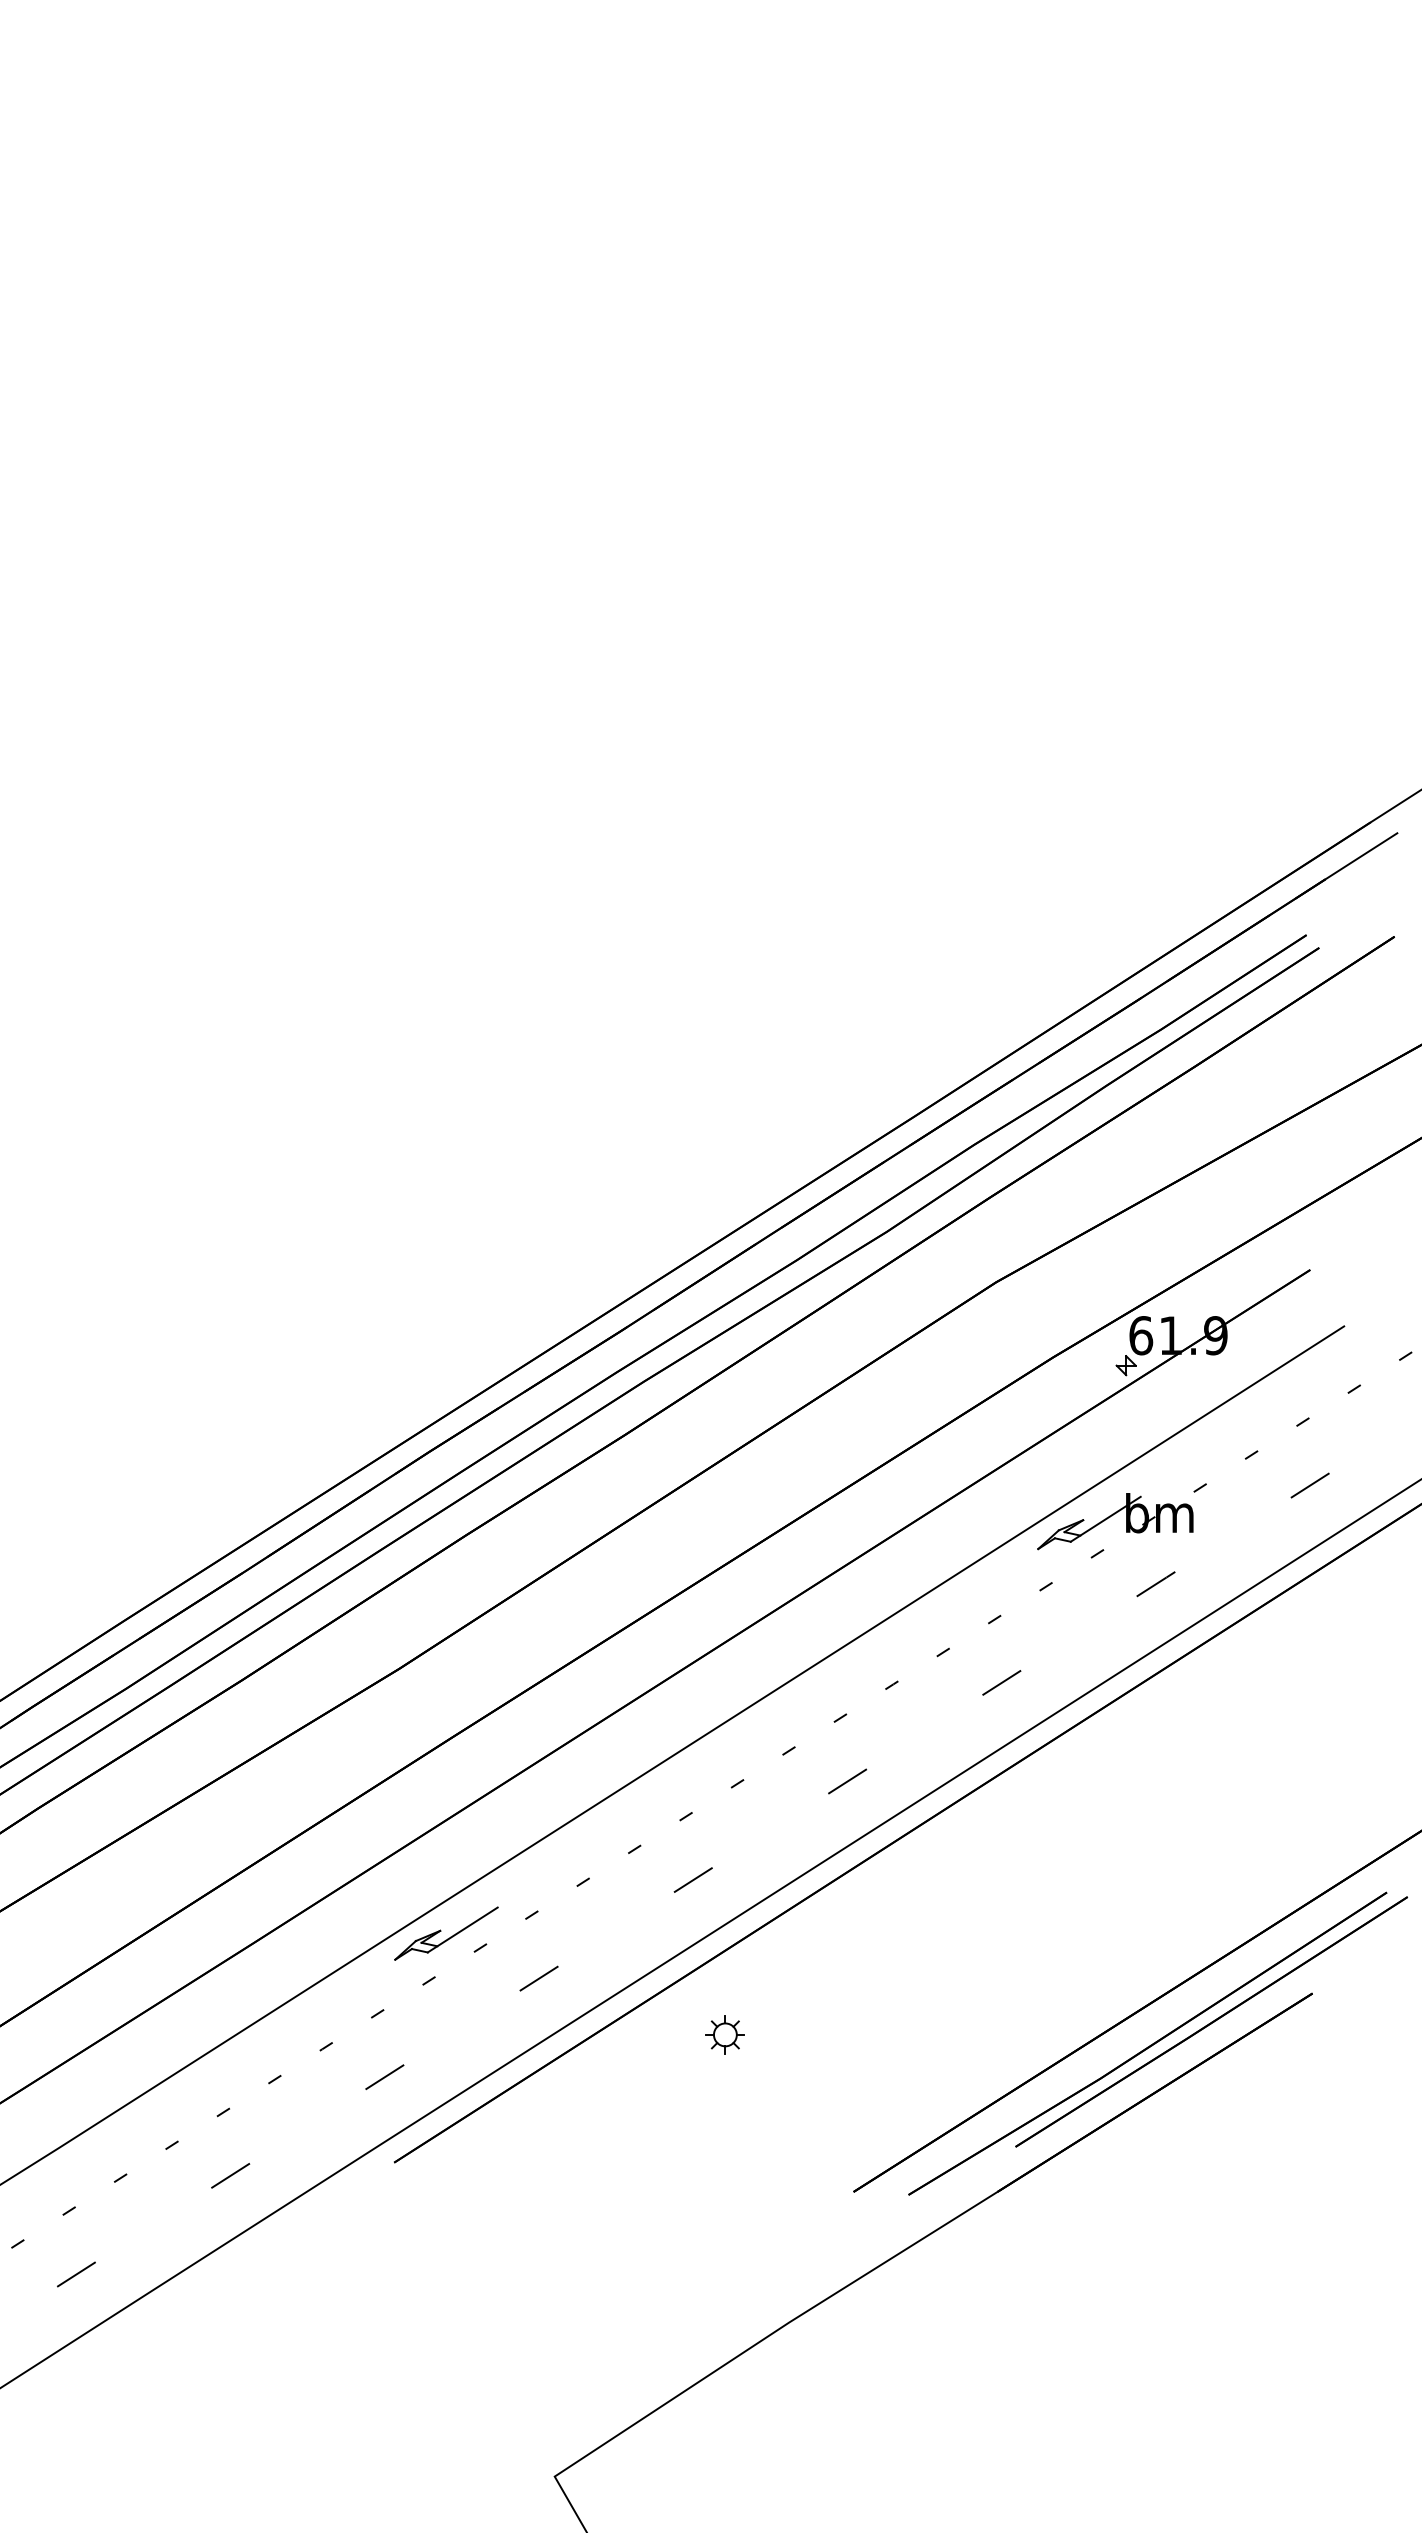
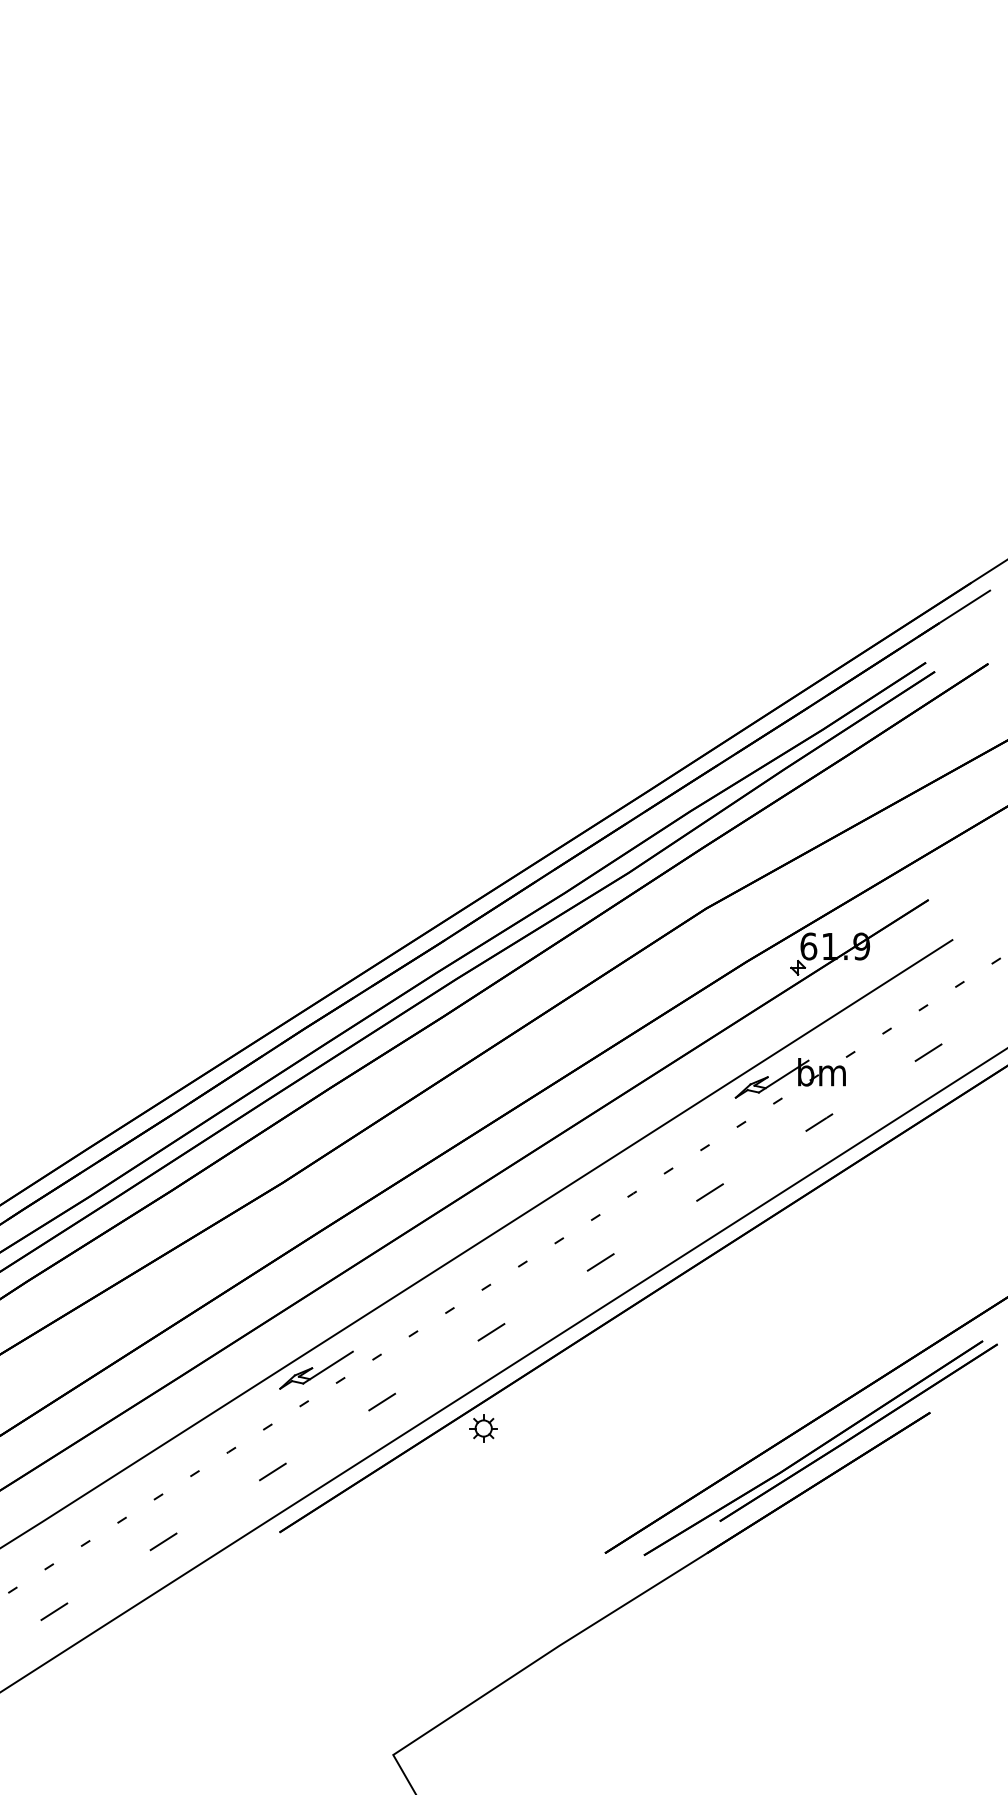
part: (724, 2034) -> (483, 1428), moved

